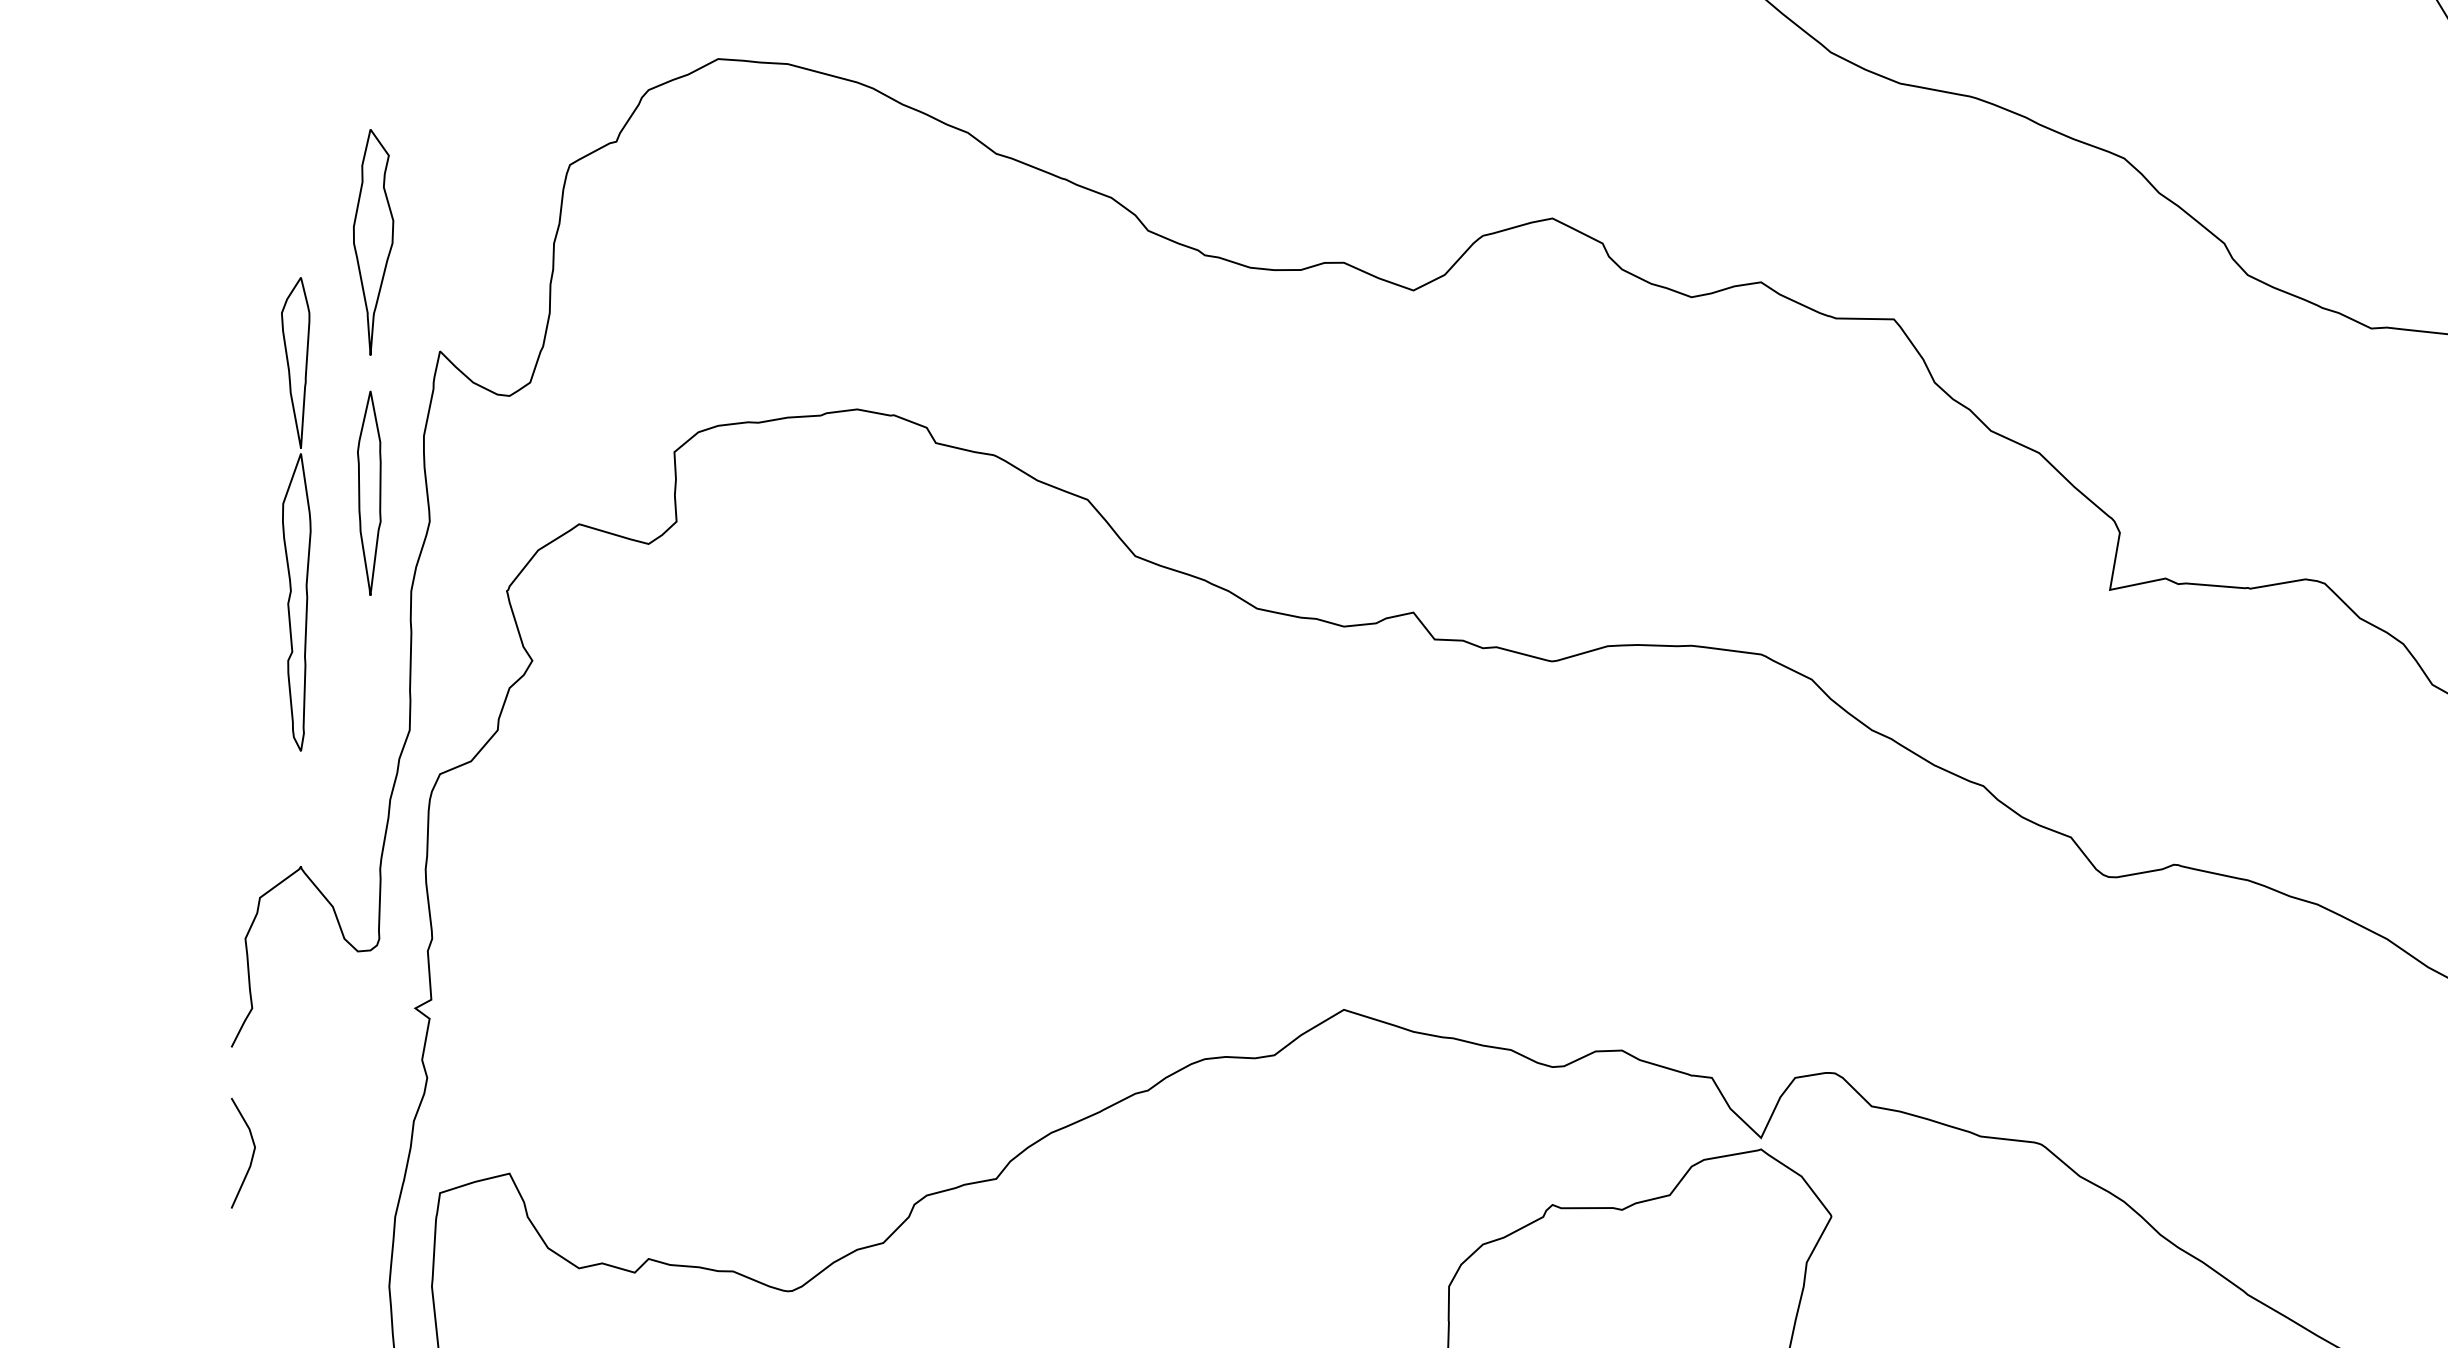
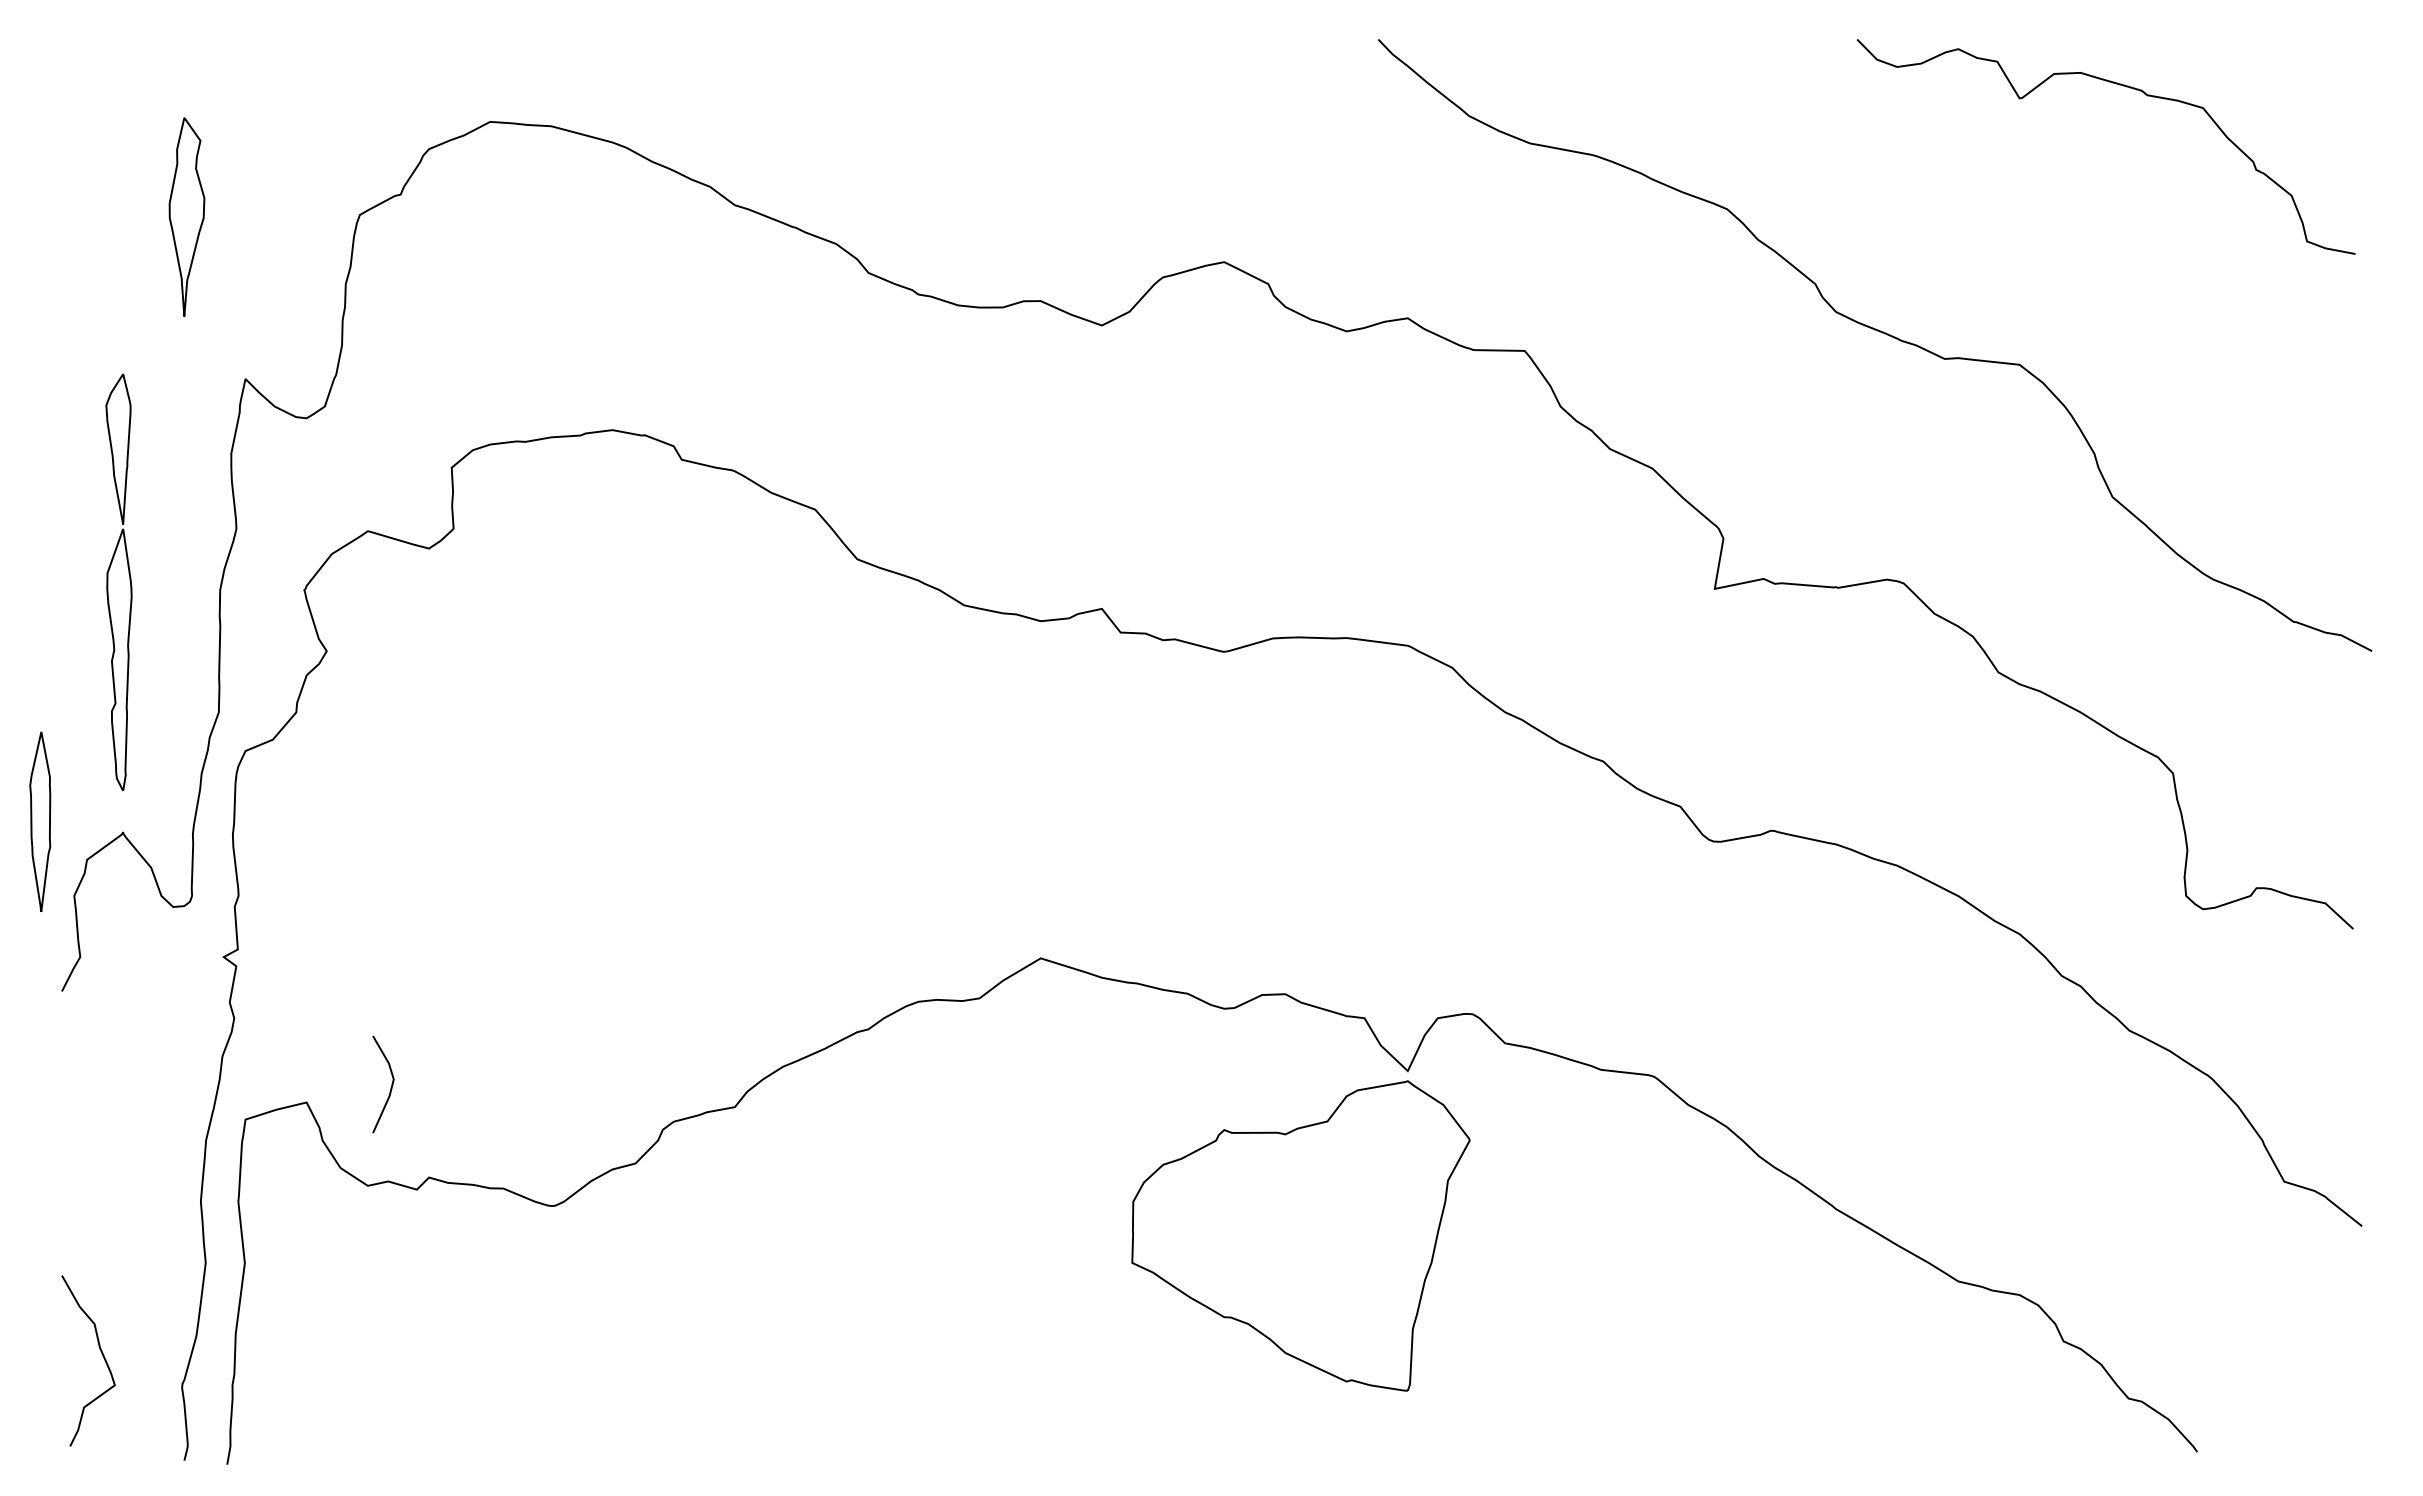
part: (372, 241) -> (186, 216), moved
part: (369, 492) -> (40, 821), moved
part: (295, 514) -> (118, 582), moved
line: (251, 1156) -> (390, 1087), moved

